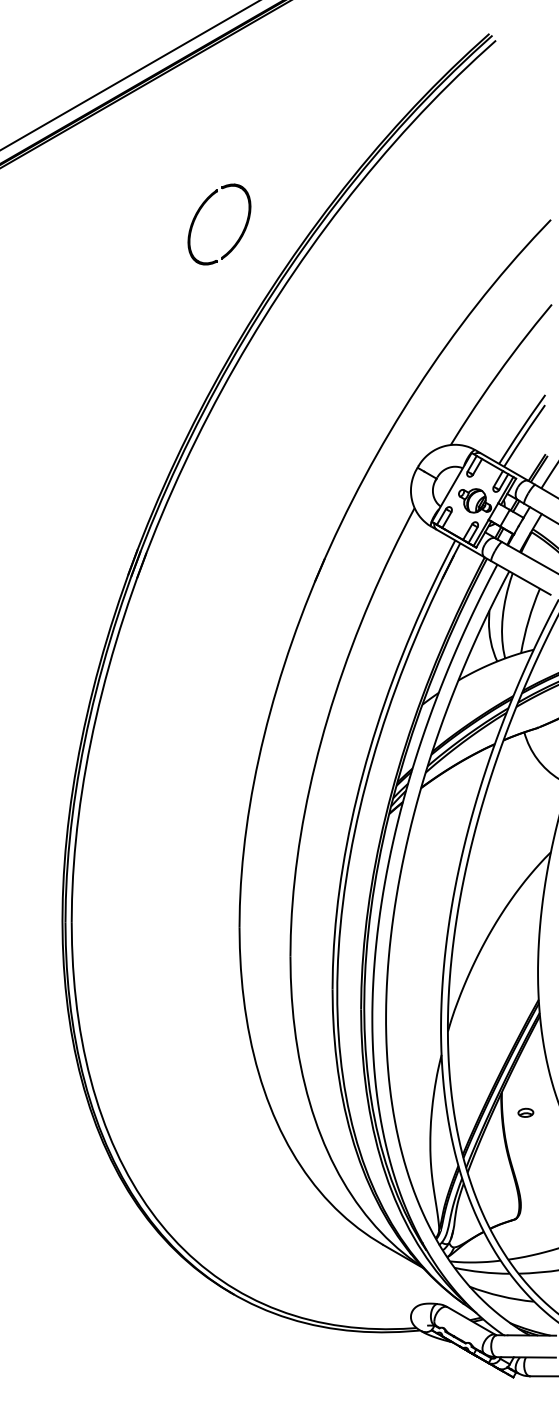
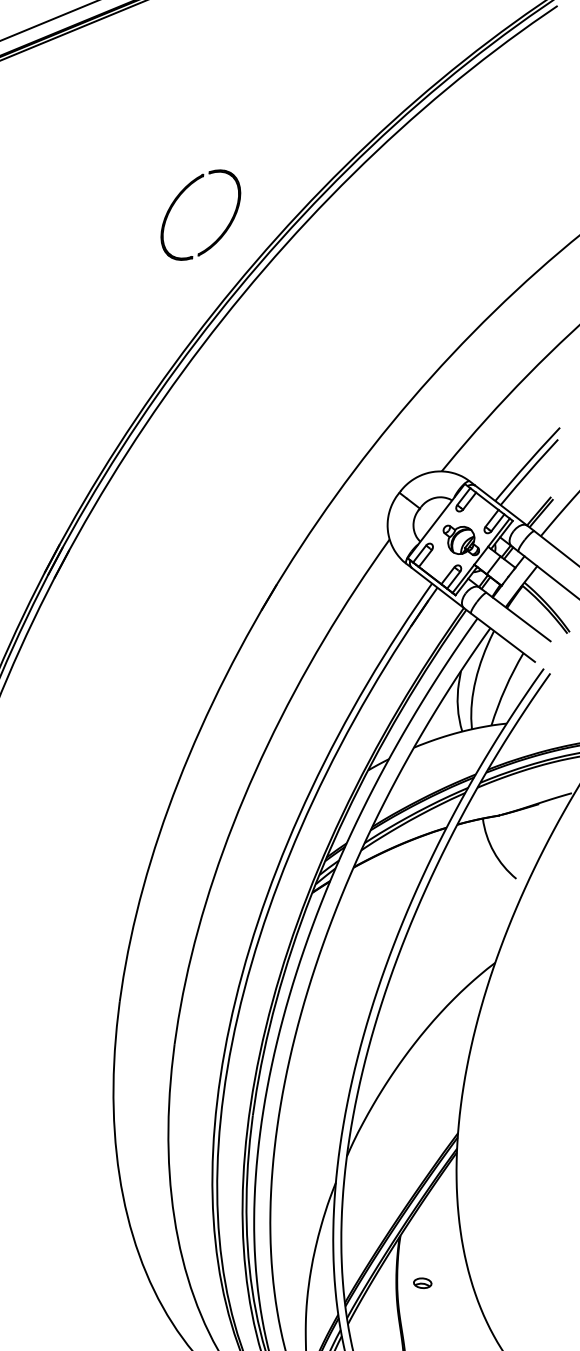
part: (198, 214) -> (177, 200), moved
part: (525, 1112) -> (422, 1282), moved

